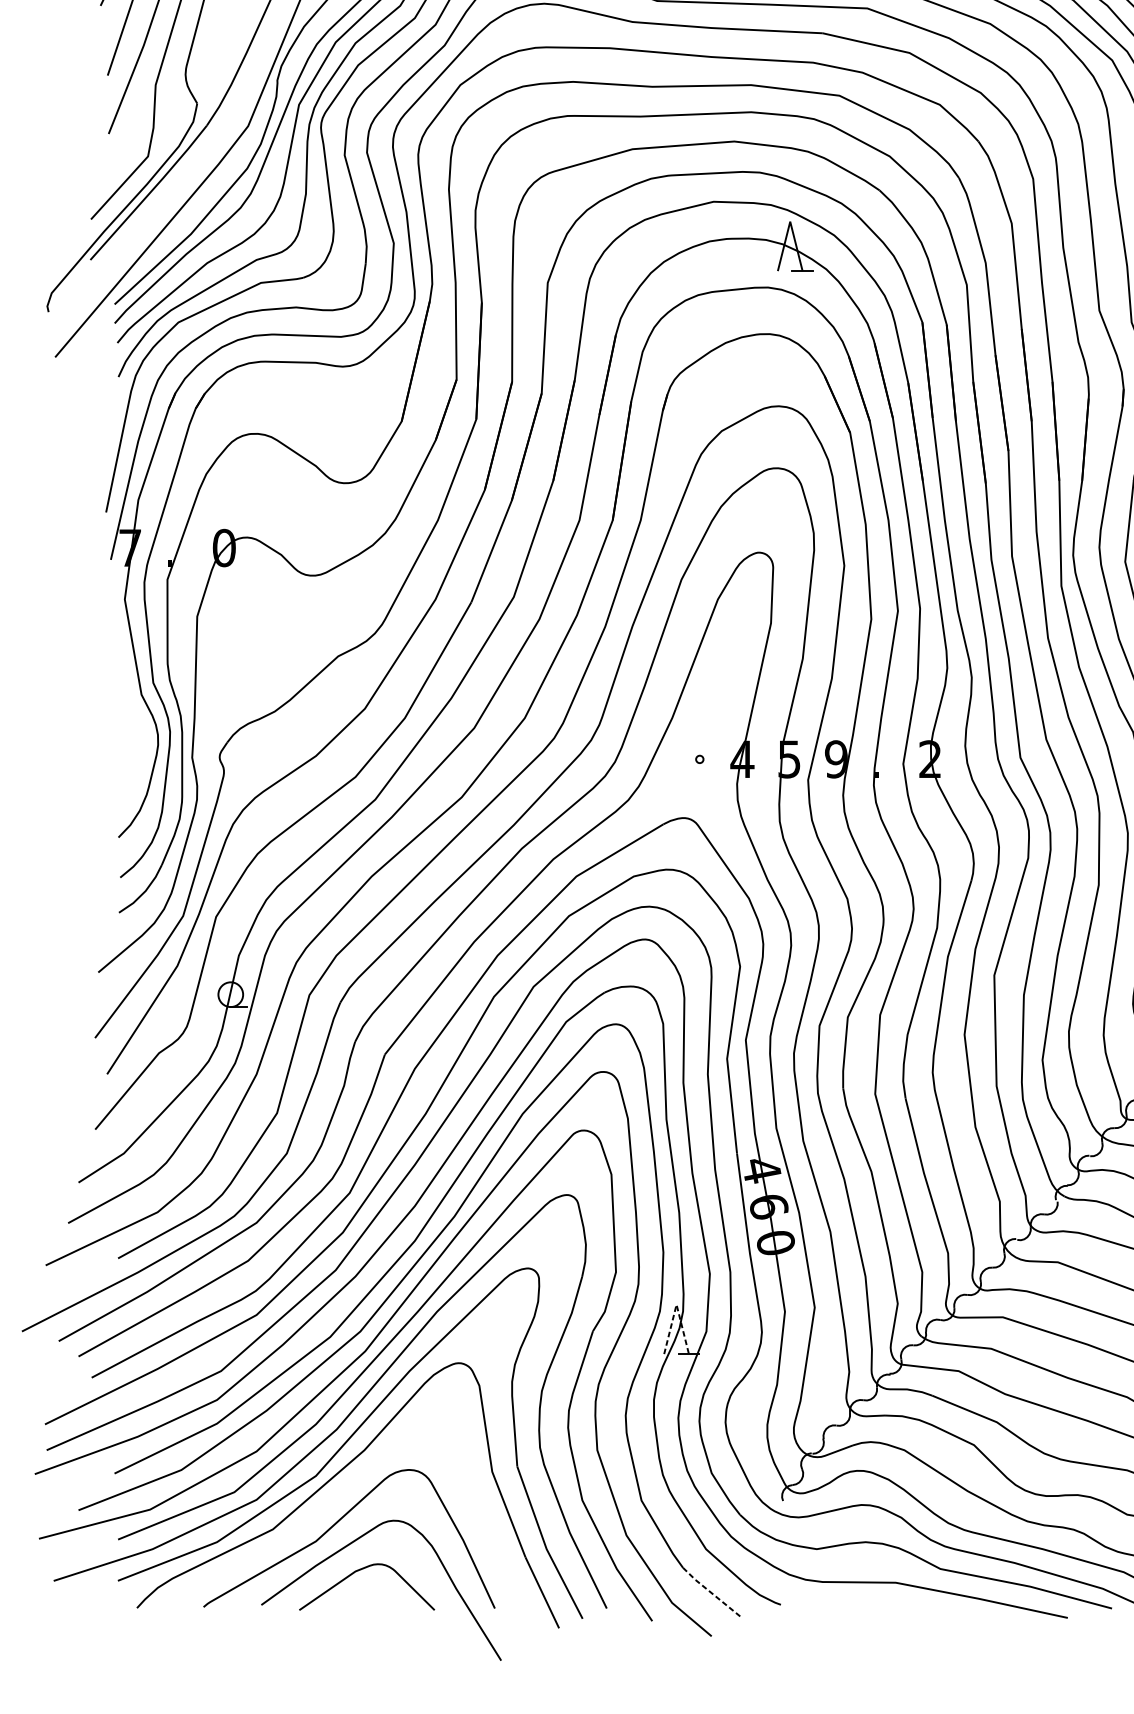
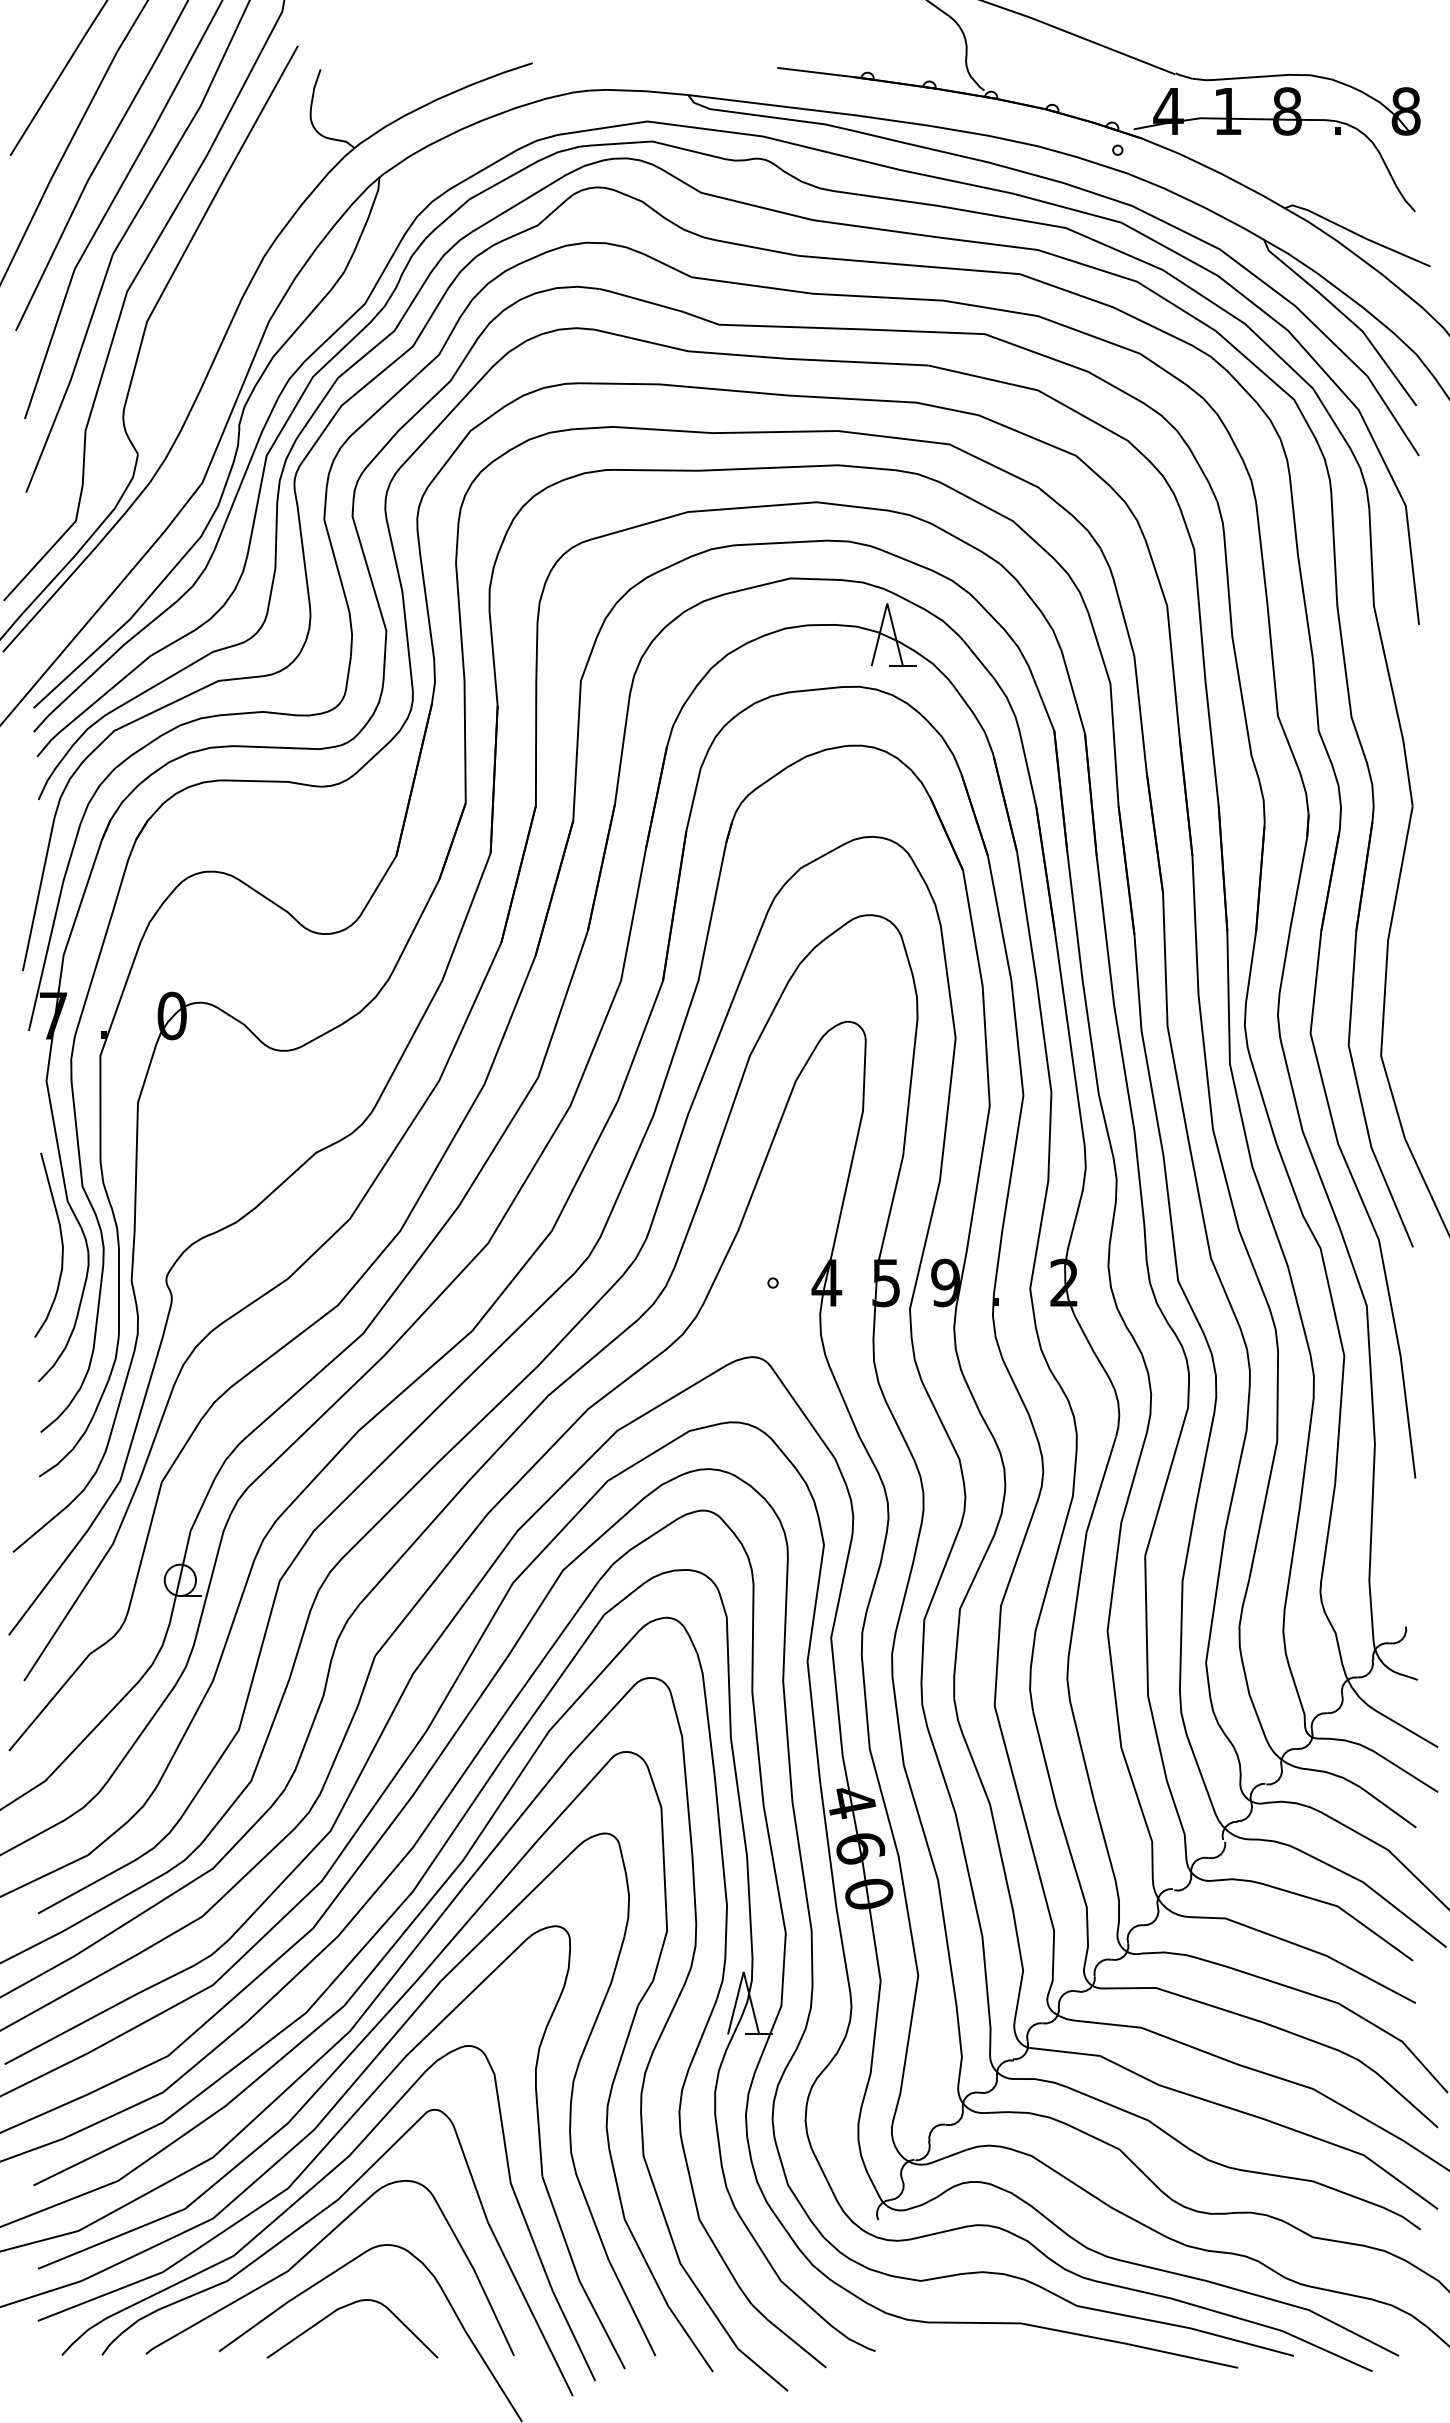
curve: (136, 728) -> (61, 1244), added
line: (676, 1304) -> (743, 1971), dashed -> solid
curve: (336, 1499) -> (314, 2218), added
line: (711, 1593) -> (787, 2336), dashed -> solid

